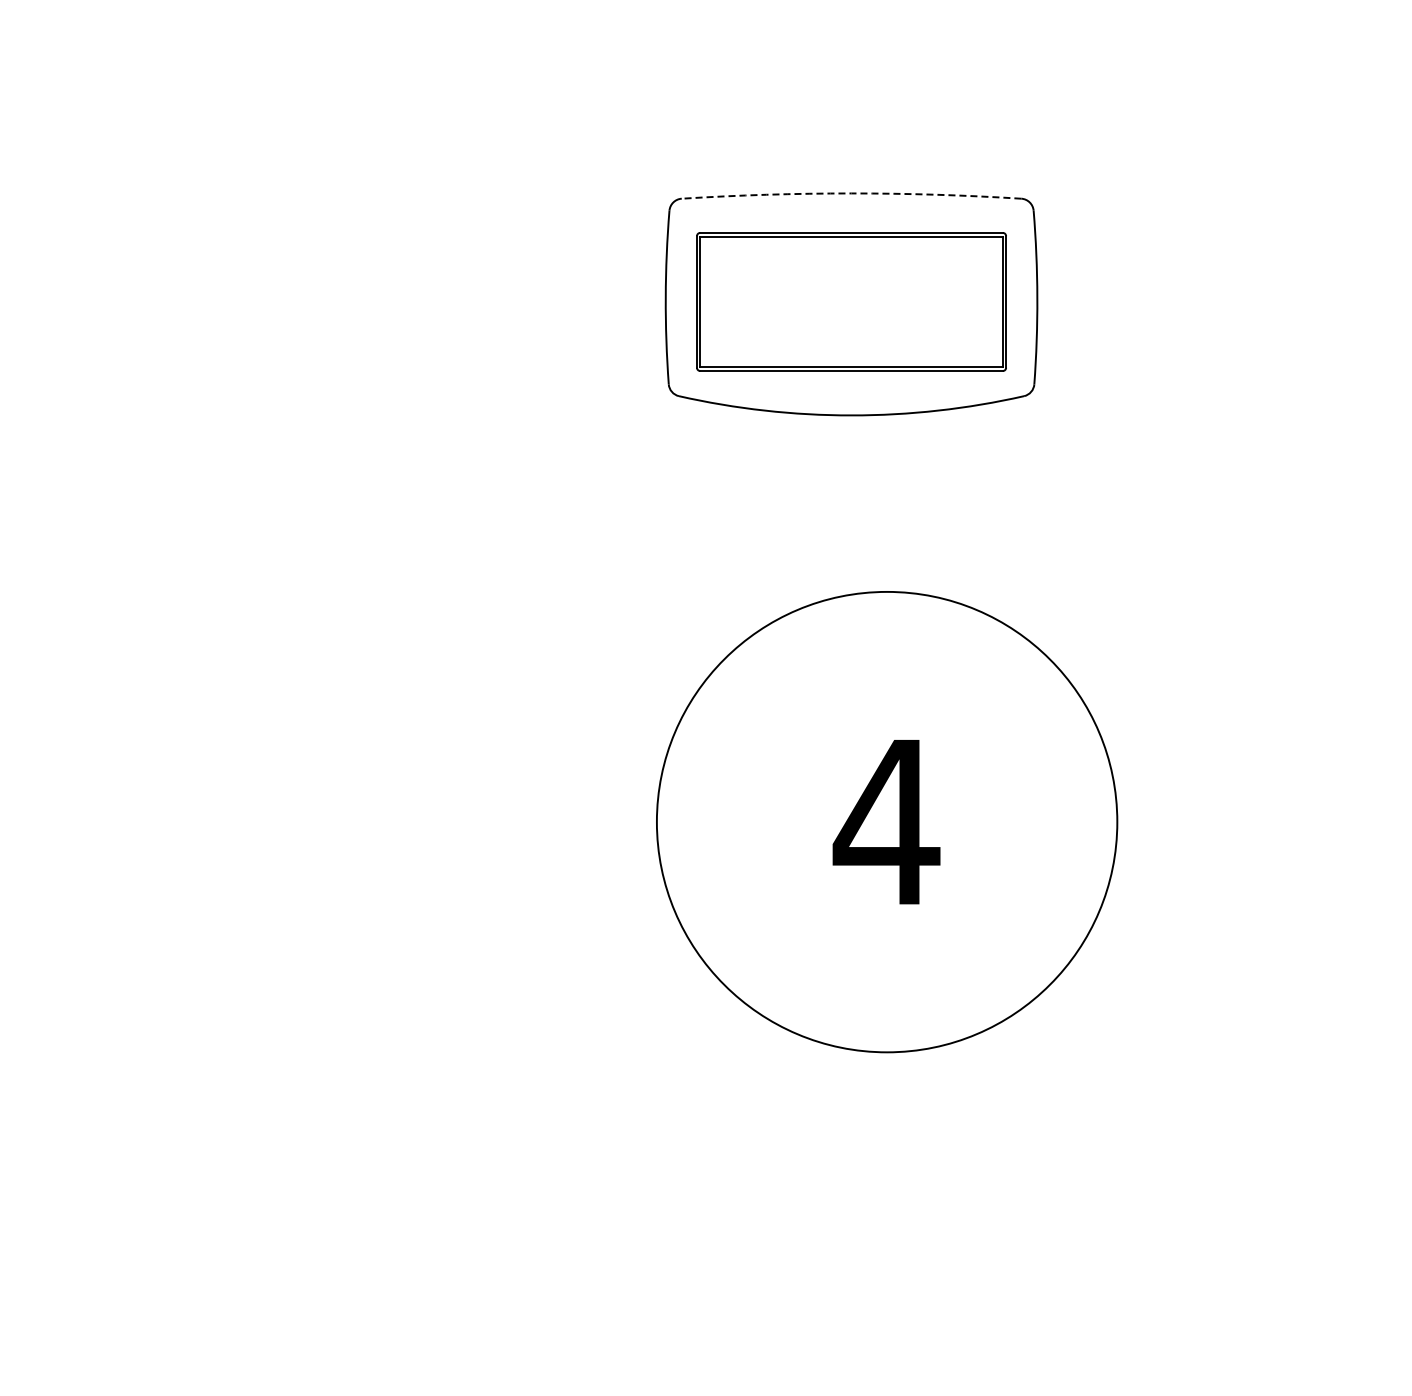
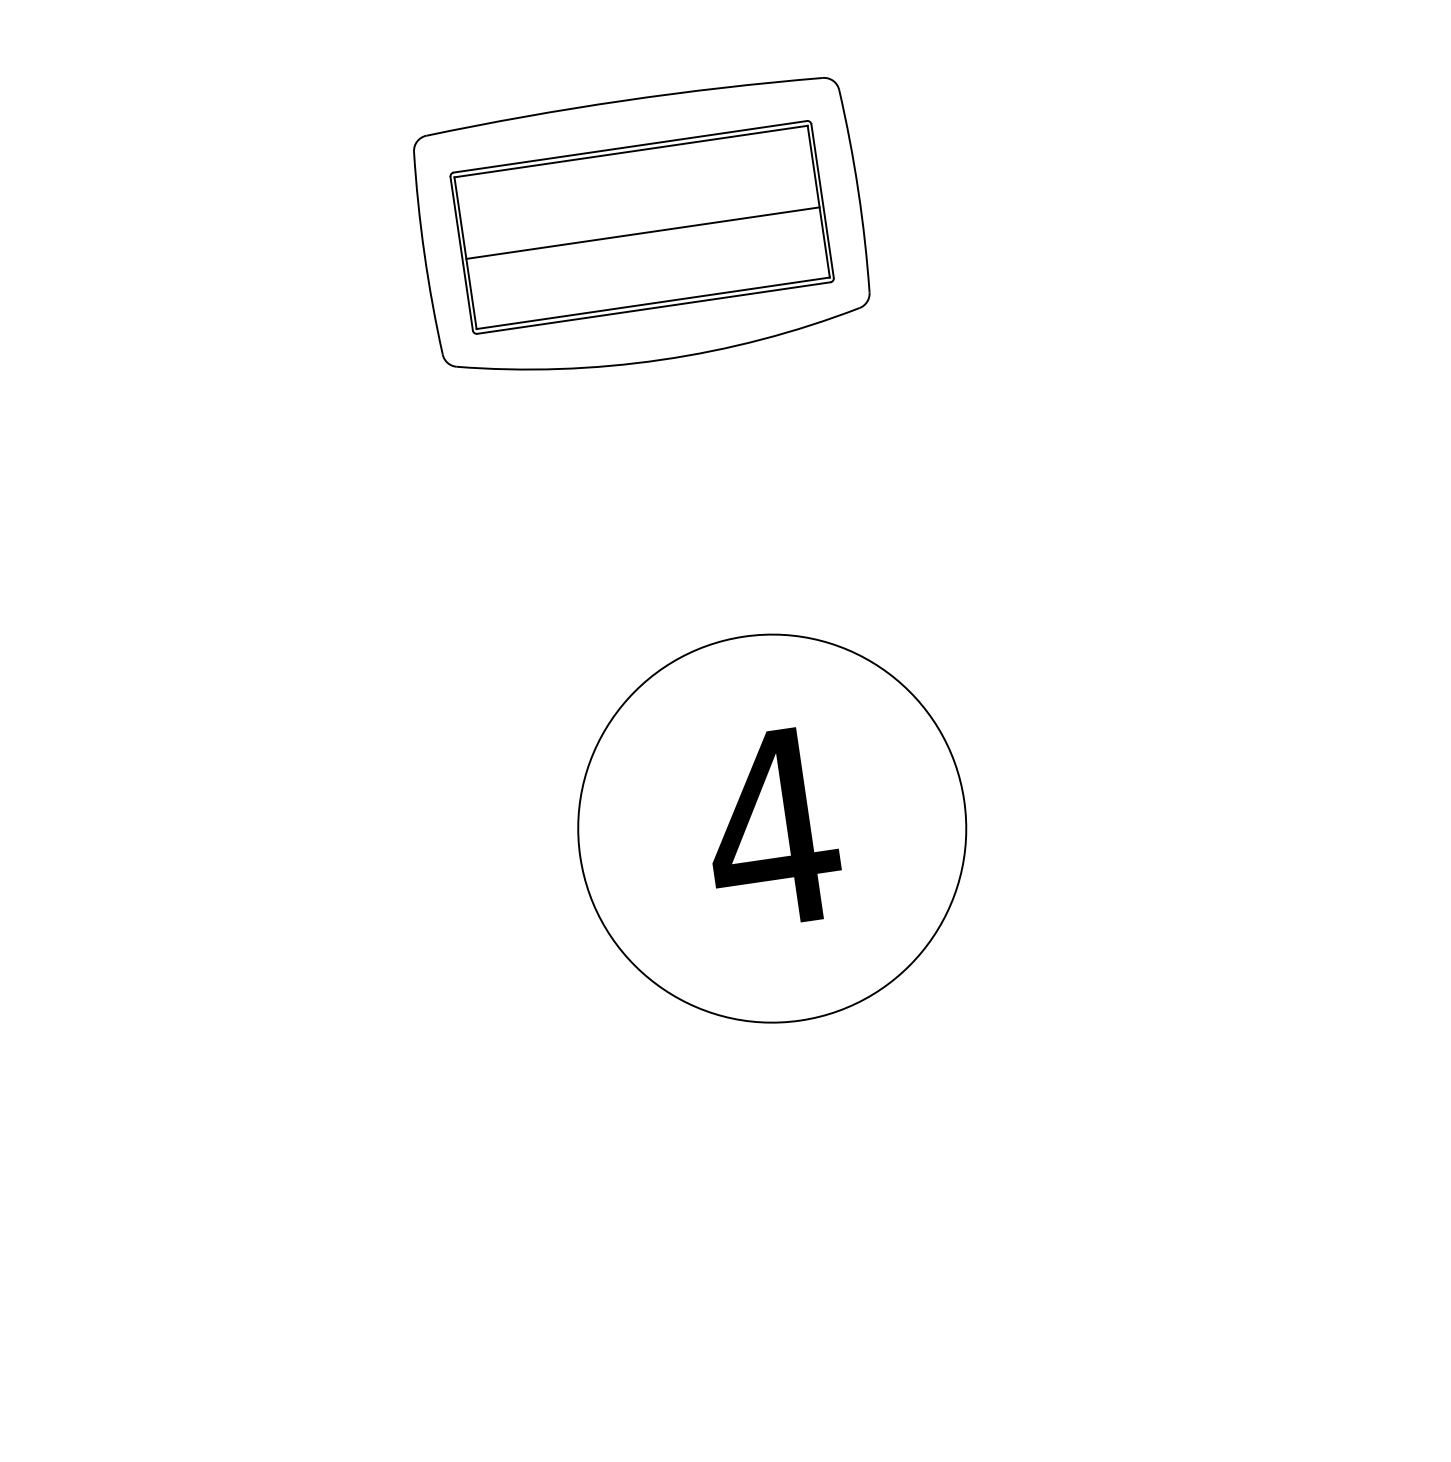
arc: (851, 193) -> (623, 100), dashed -> solid
line: (851, 306) -> (642, 232), added
circle: (886, 821) -> (771, 827), size x0.71

